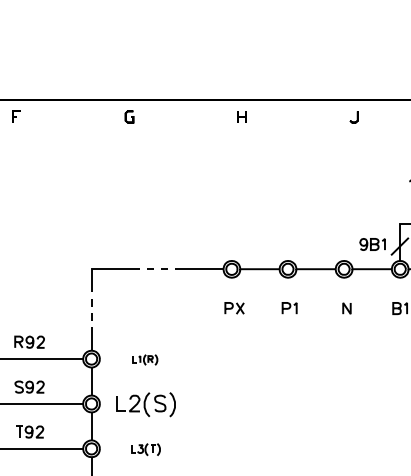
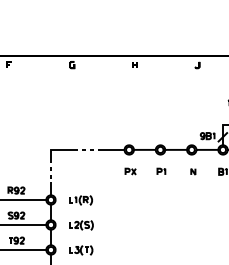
part: (144, 360) -> (80, 200), size x1.67
part: (146, 404) -> (81, 225), size x0.71
part: (146, 449) -> (81, 250), size x1.43

